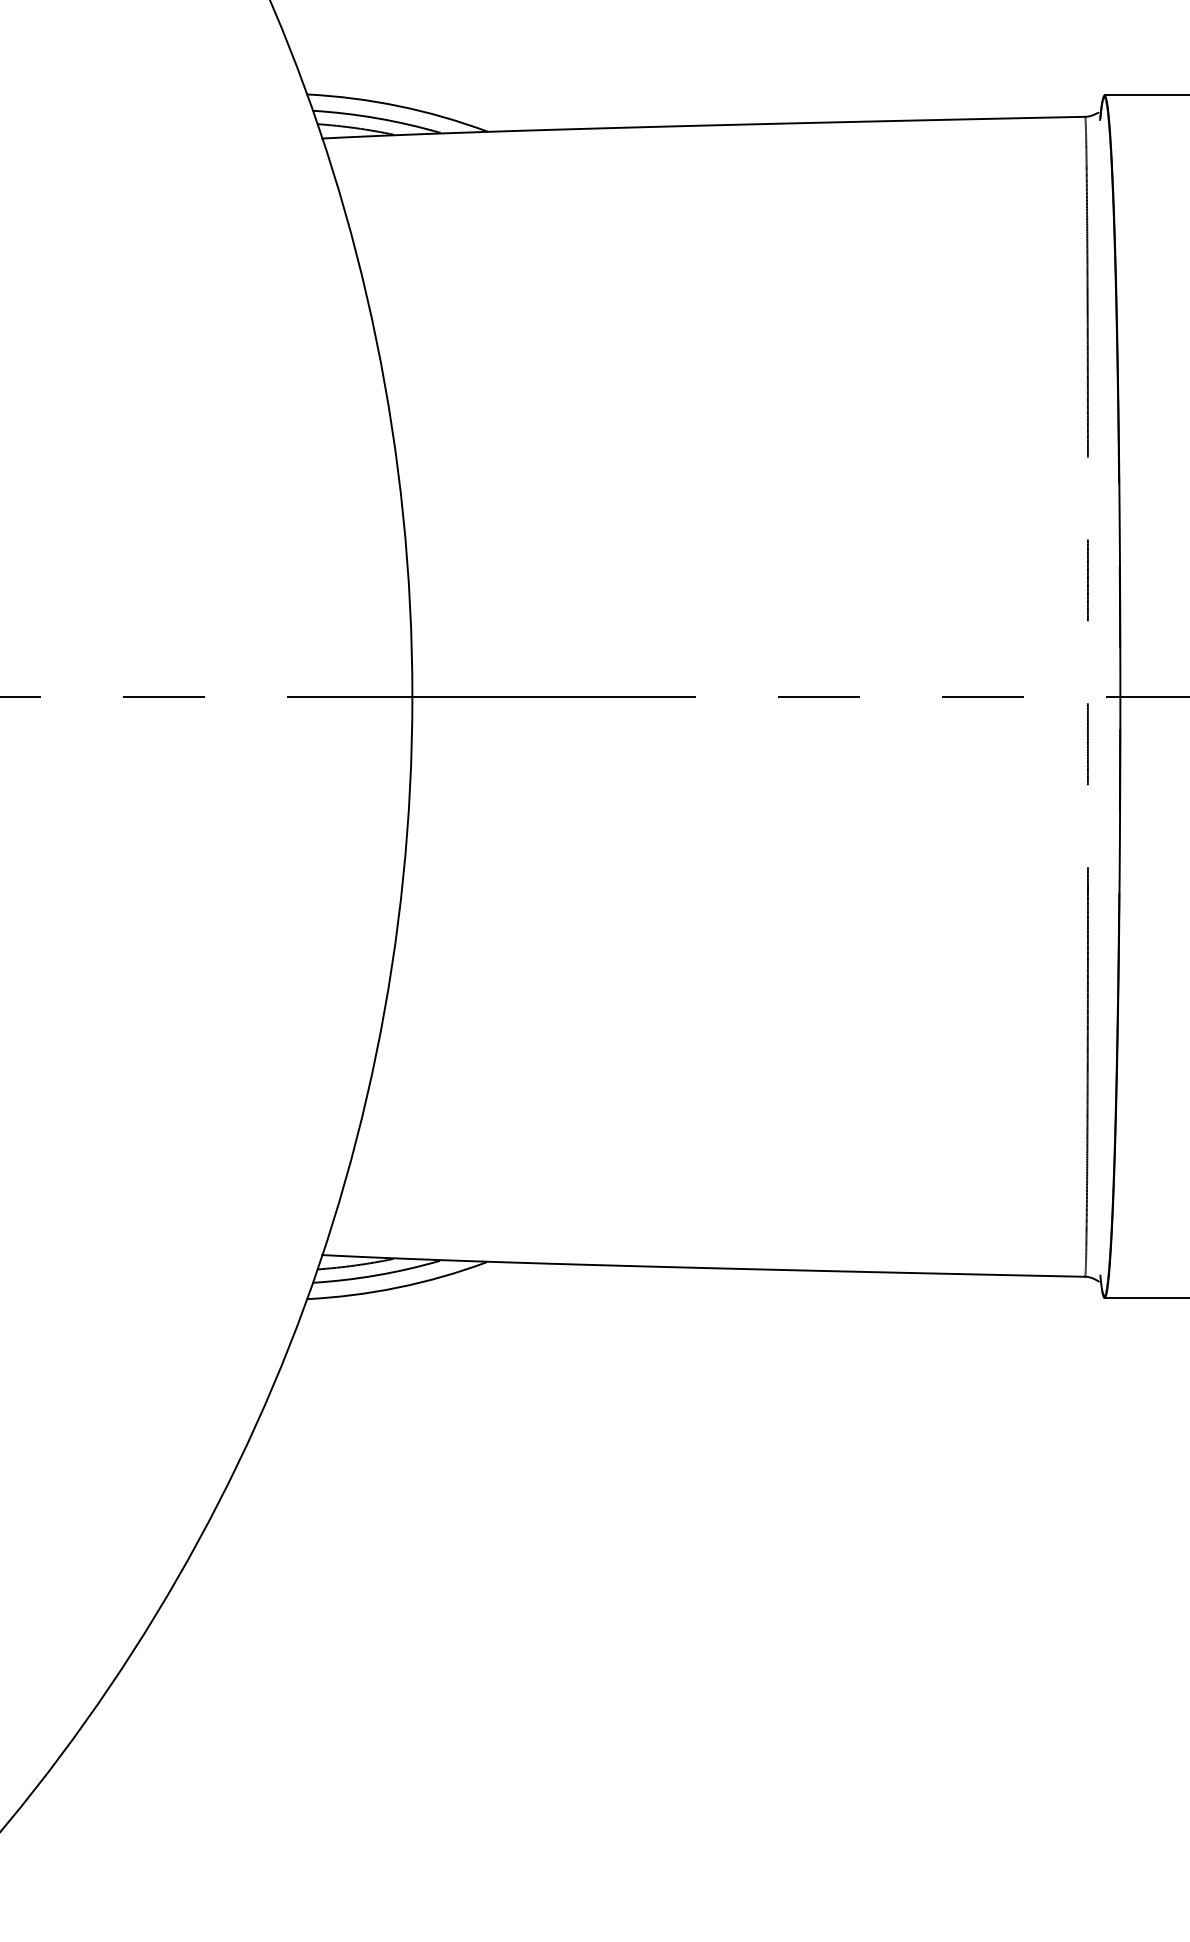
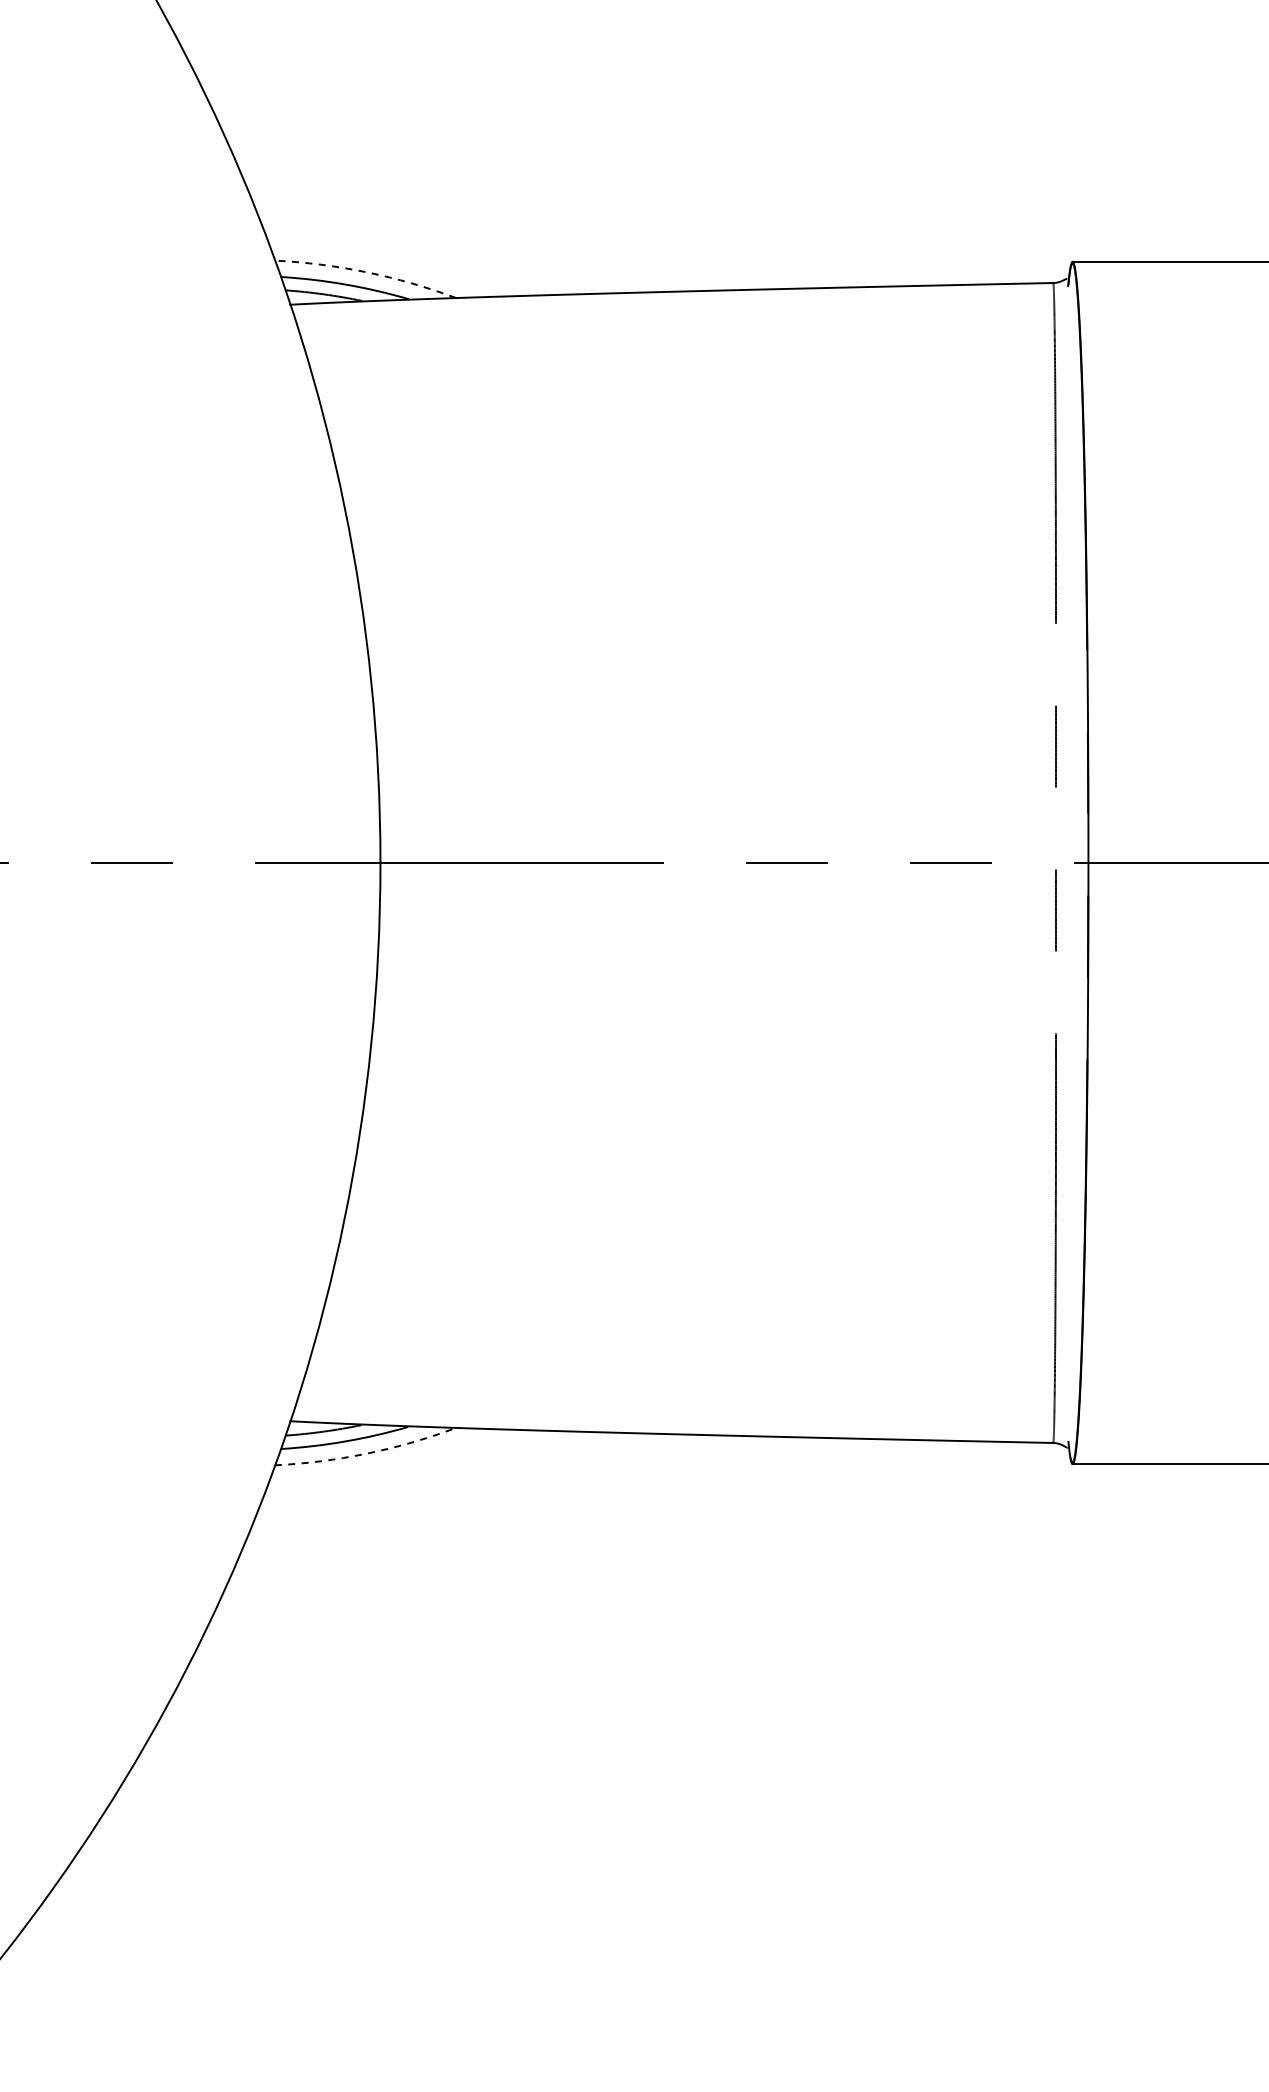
arc: (398, 106) -> (366, 272), solid -> dashed
arc: (398, 1287) -> (366, 1453), solid -> dashed

